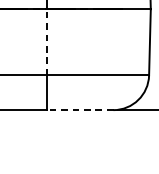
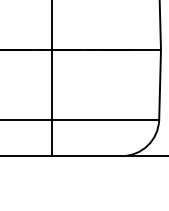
line: (46, 41) -> (51, 84), dashed -> solid
line: (79, 110) -> (86, 156), dashed -> solid

